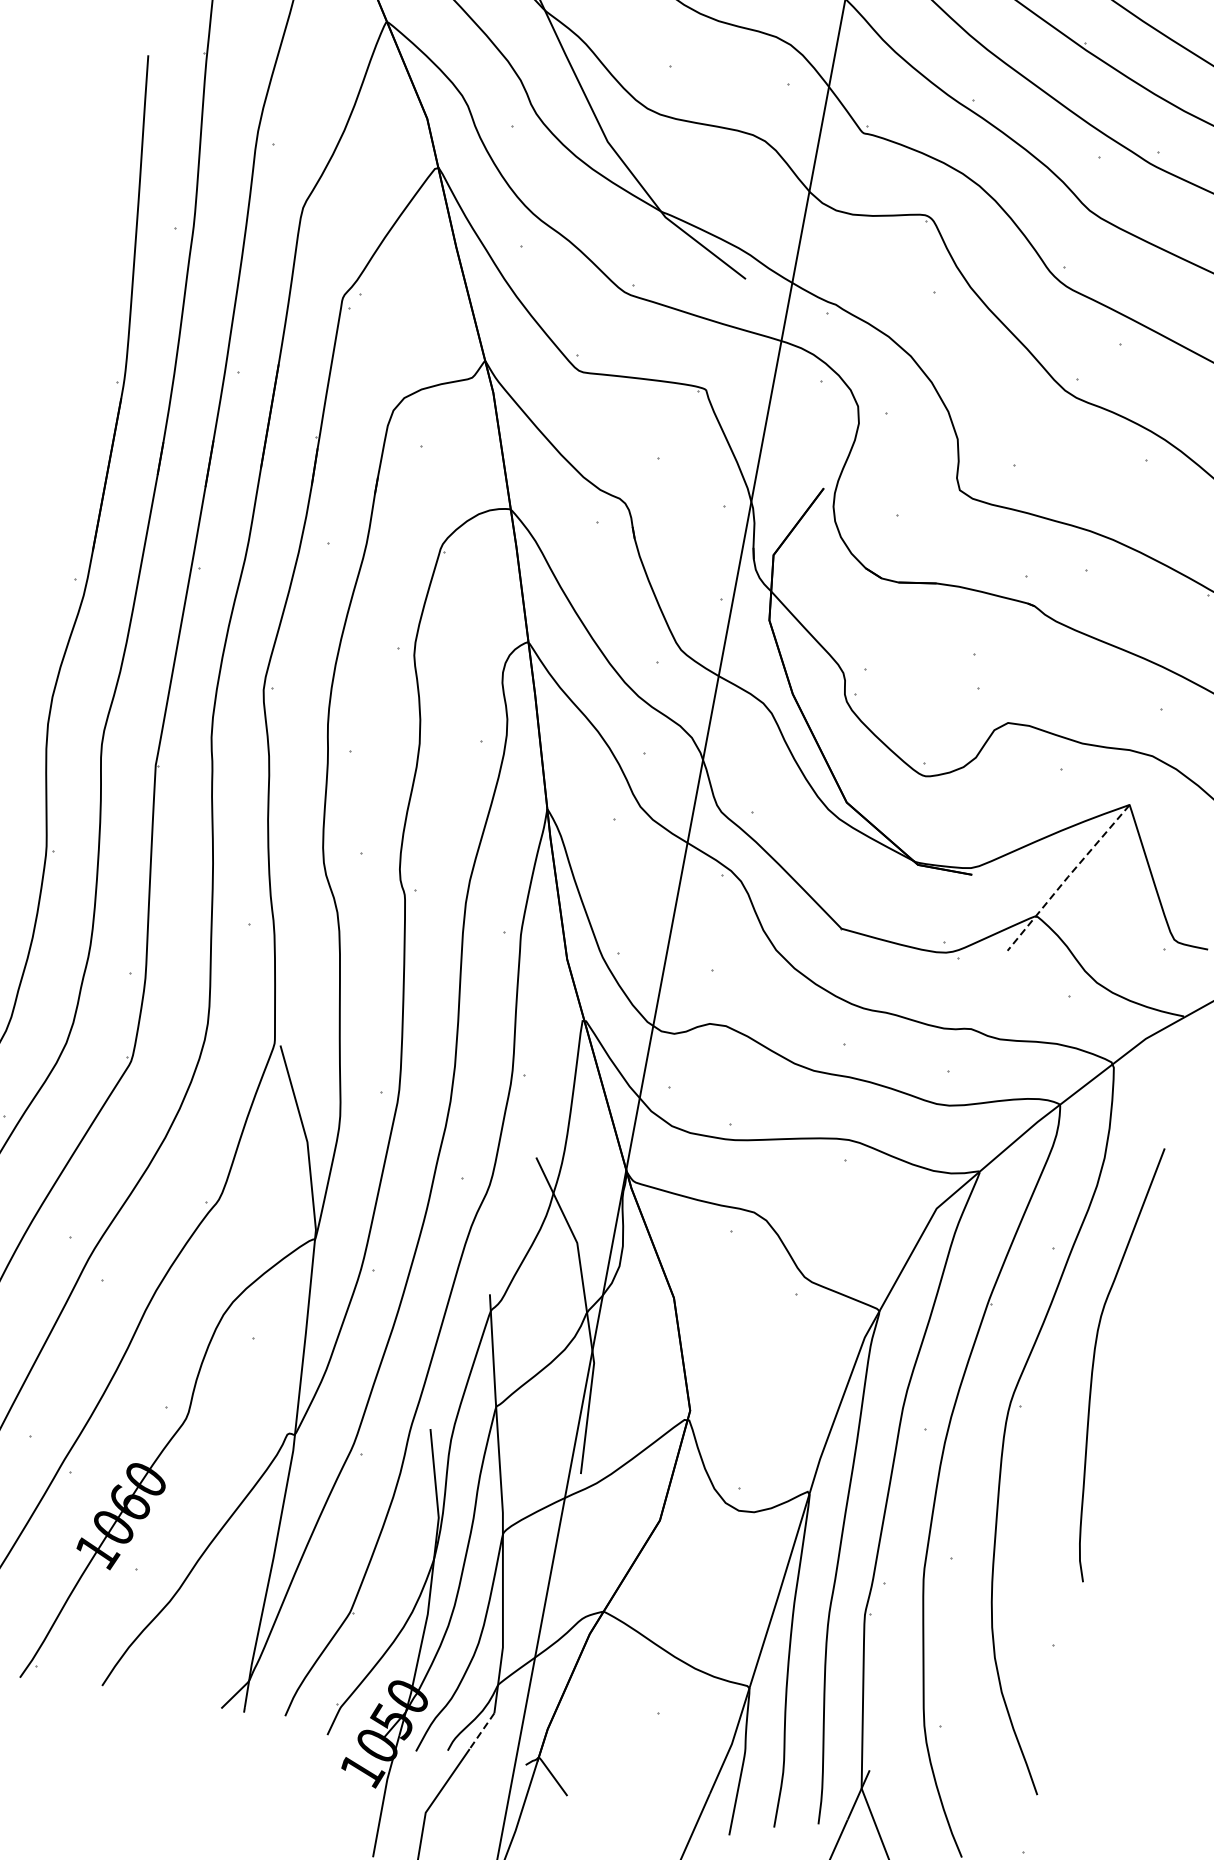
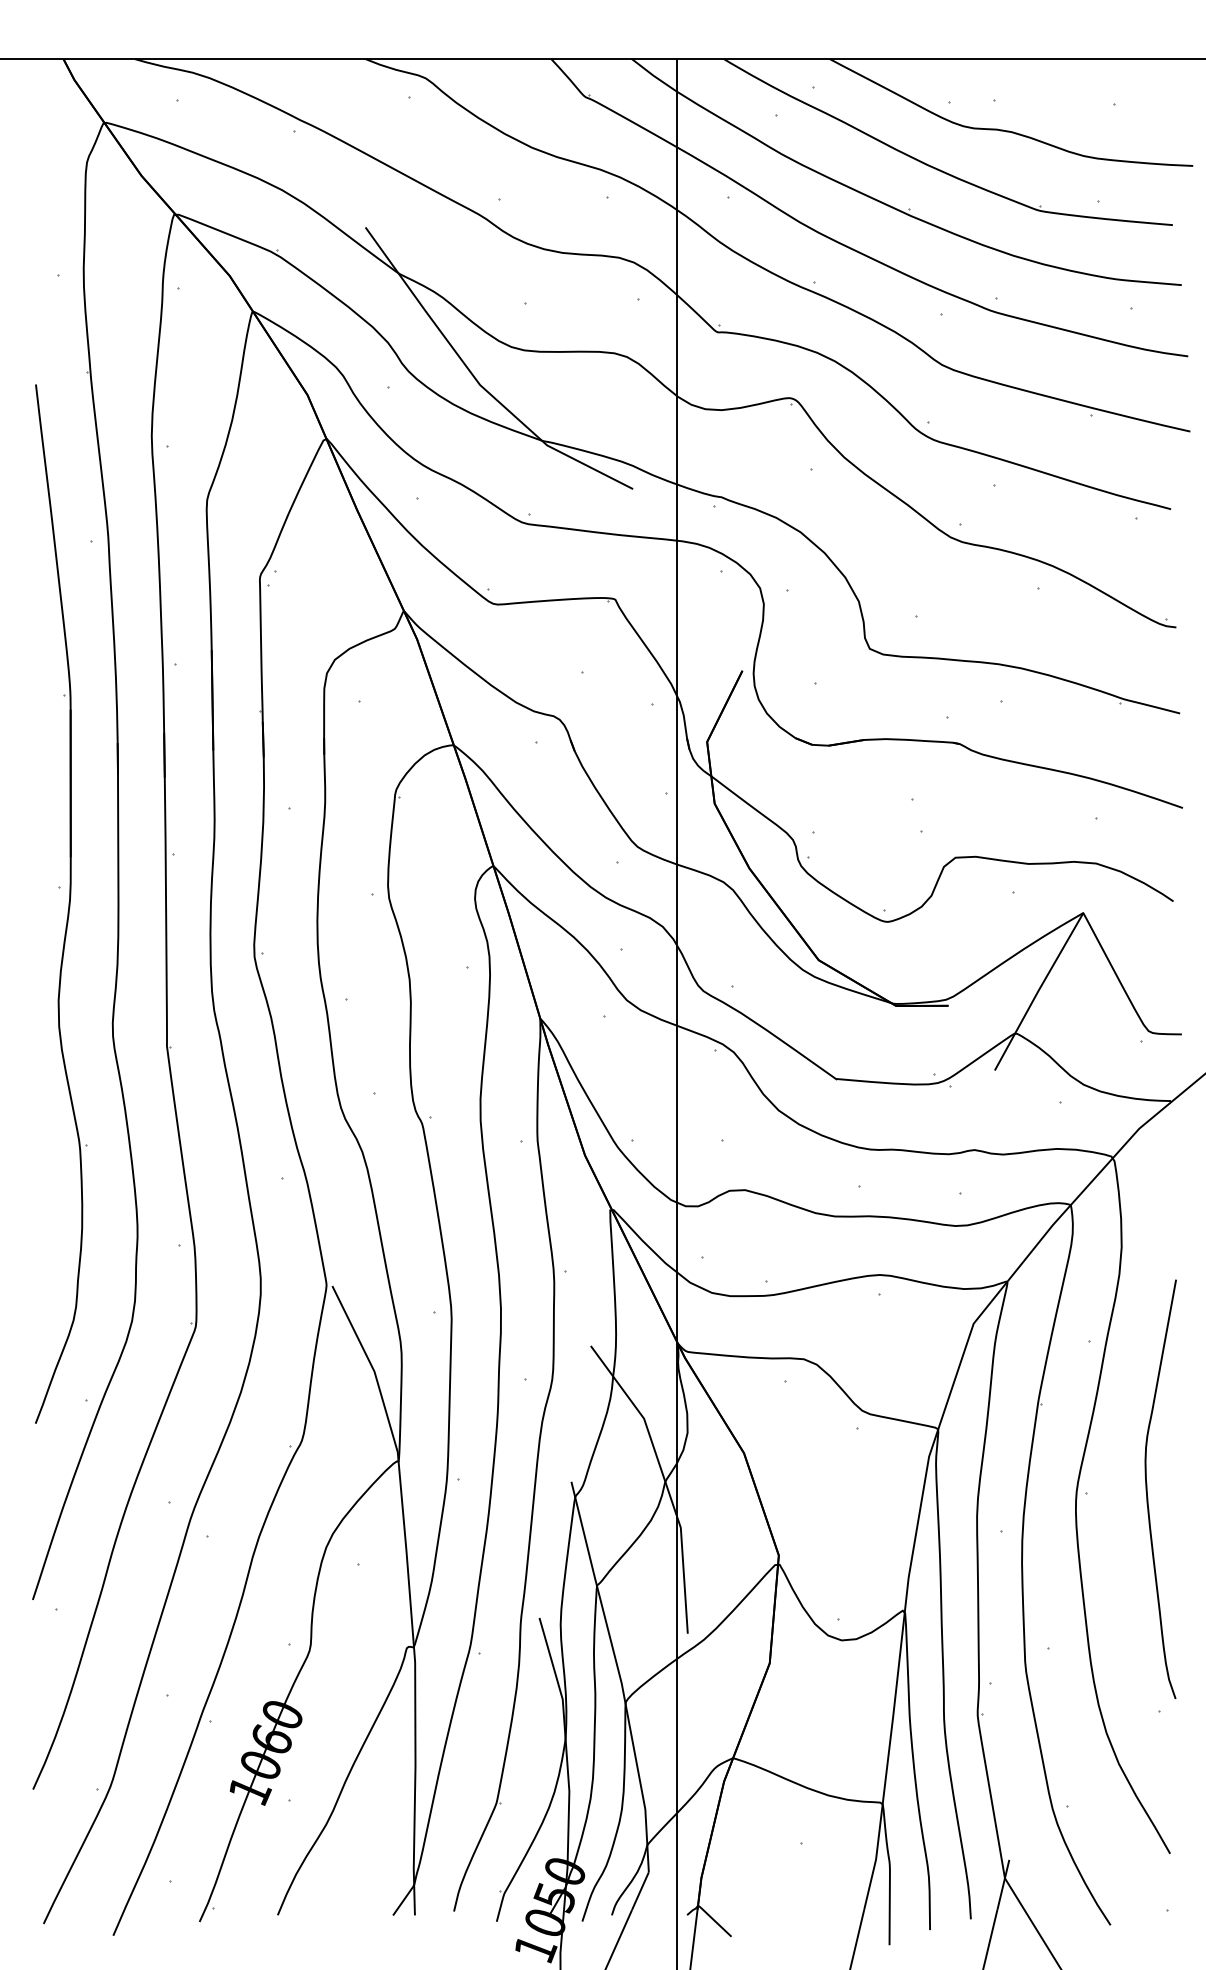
line: (1068, 876) -> (1038, 990), dashed -> solid
curve: (1094, 1360) -> (1147, 1489), moved
line: (482, 1731) -> (640, 1891), dashed -> solid

